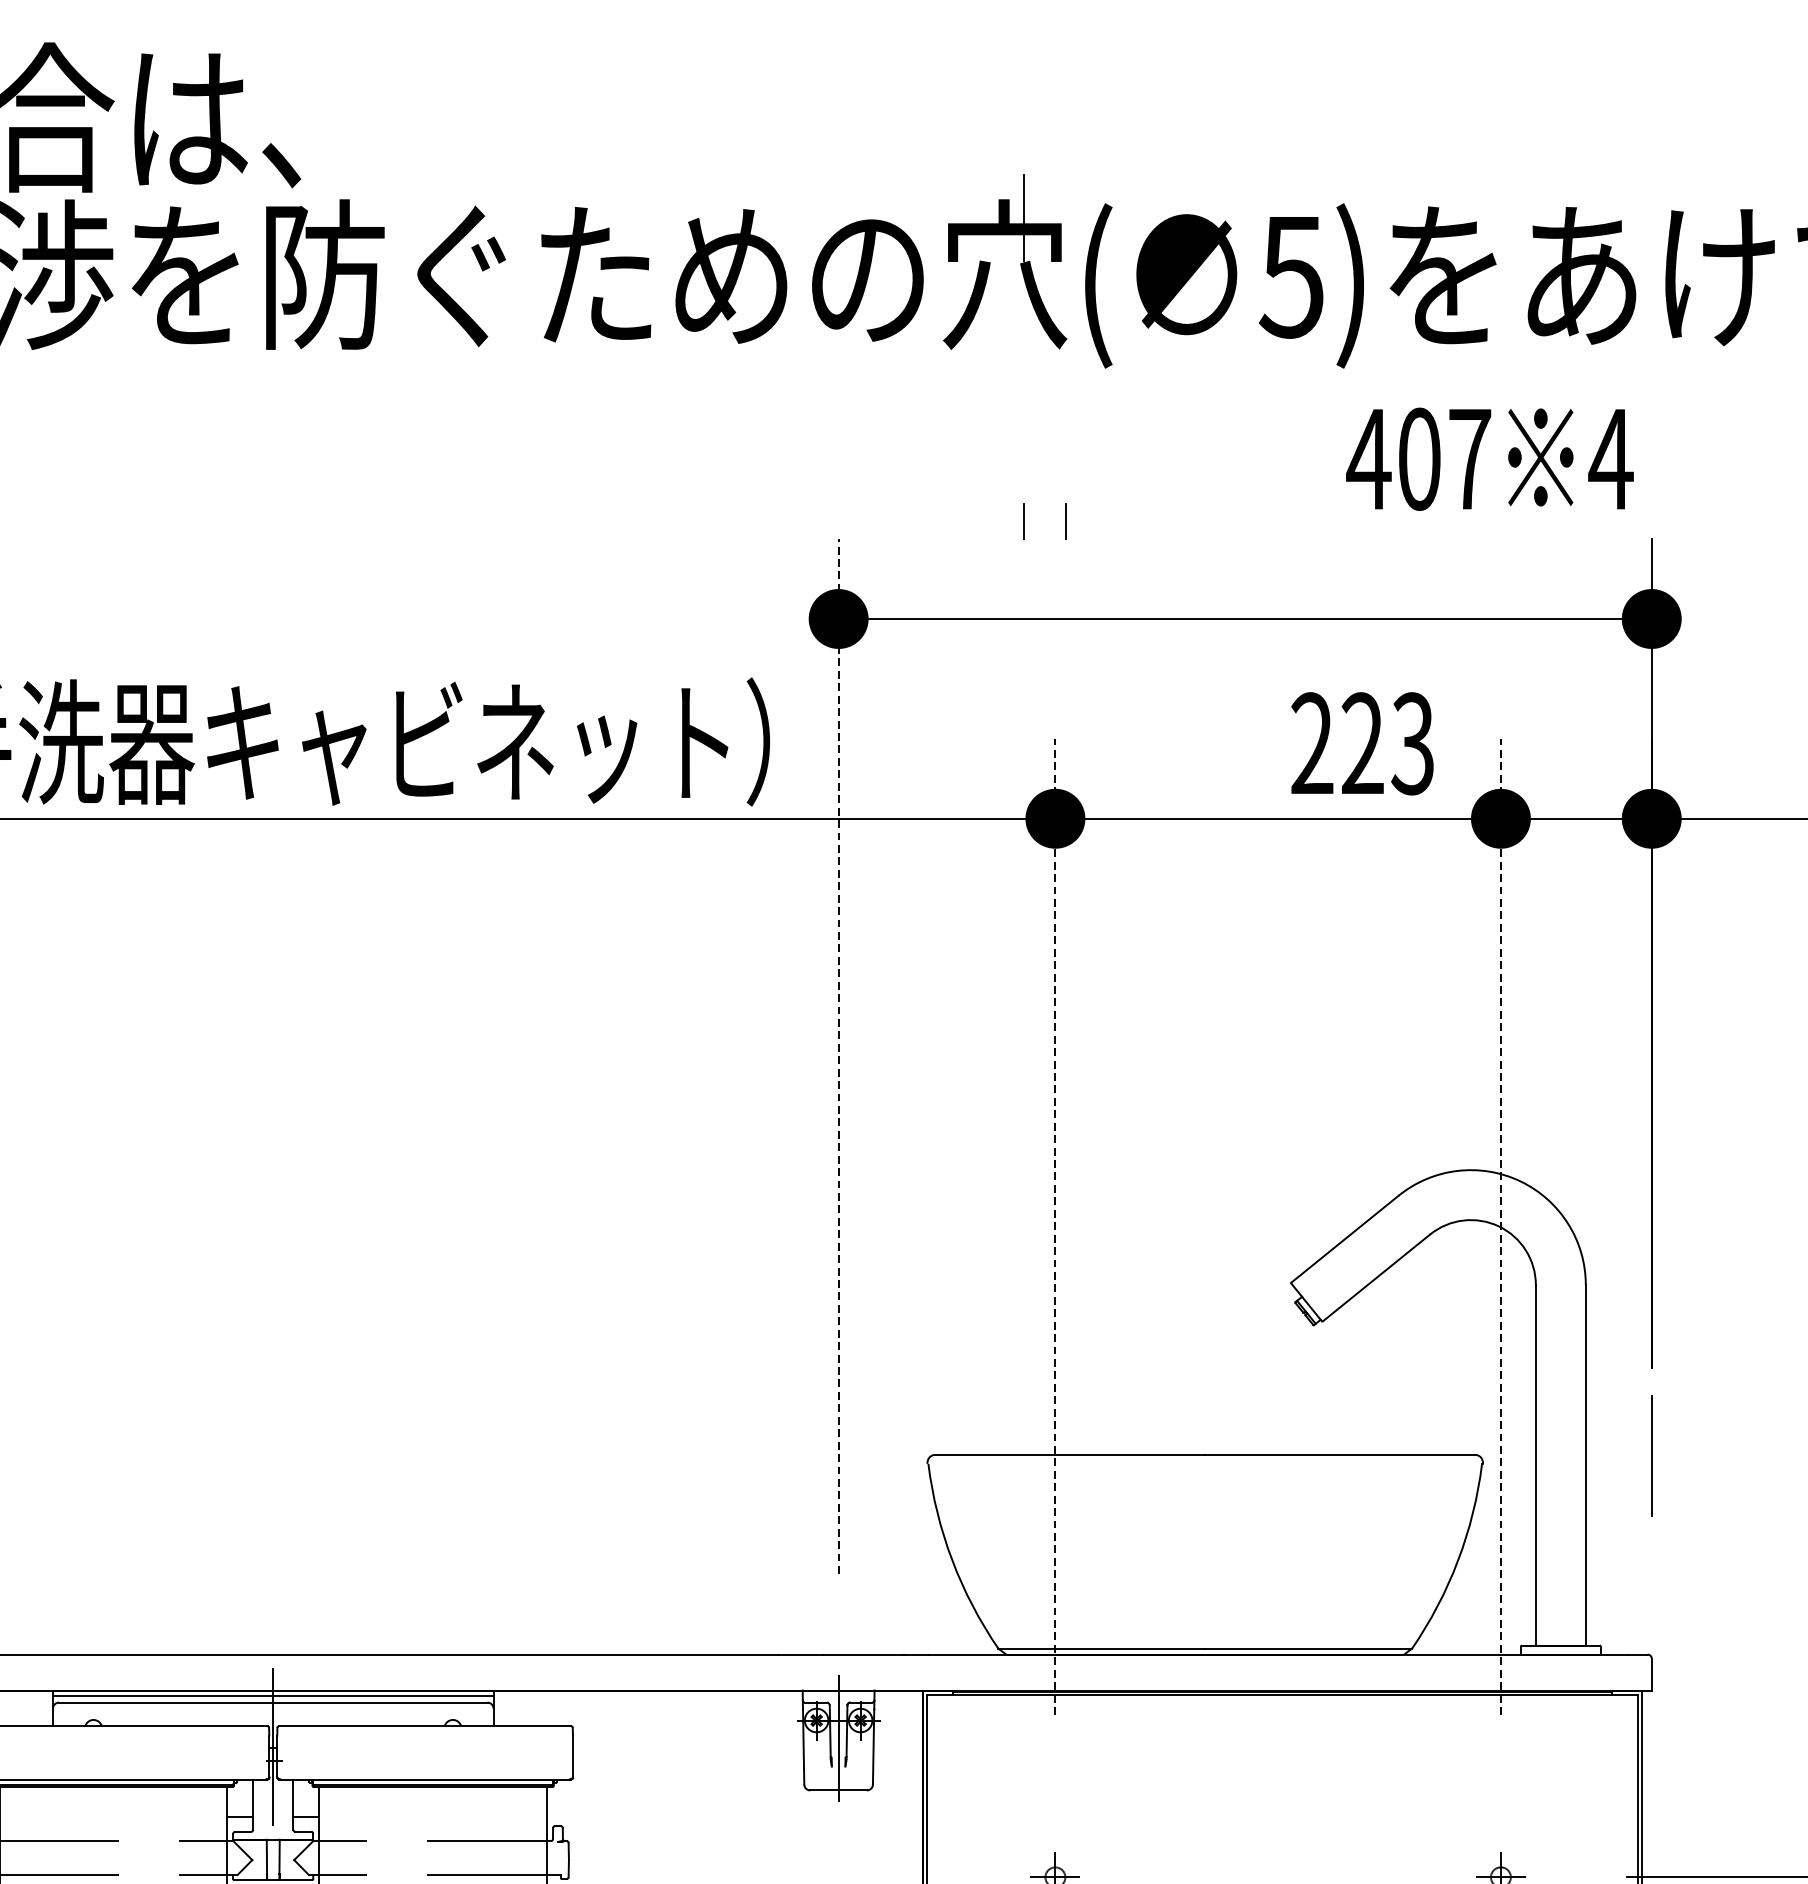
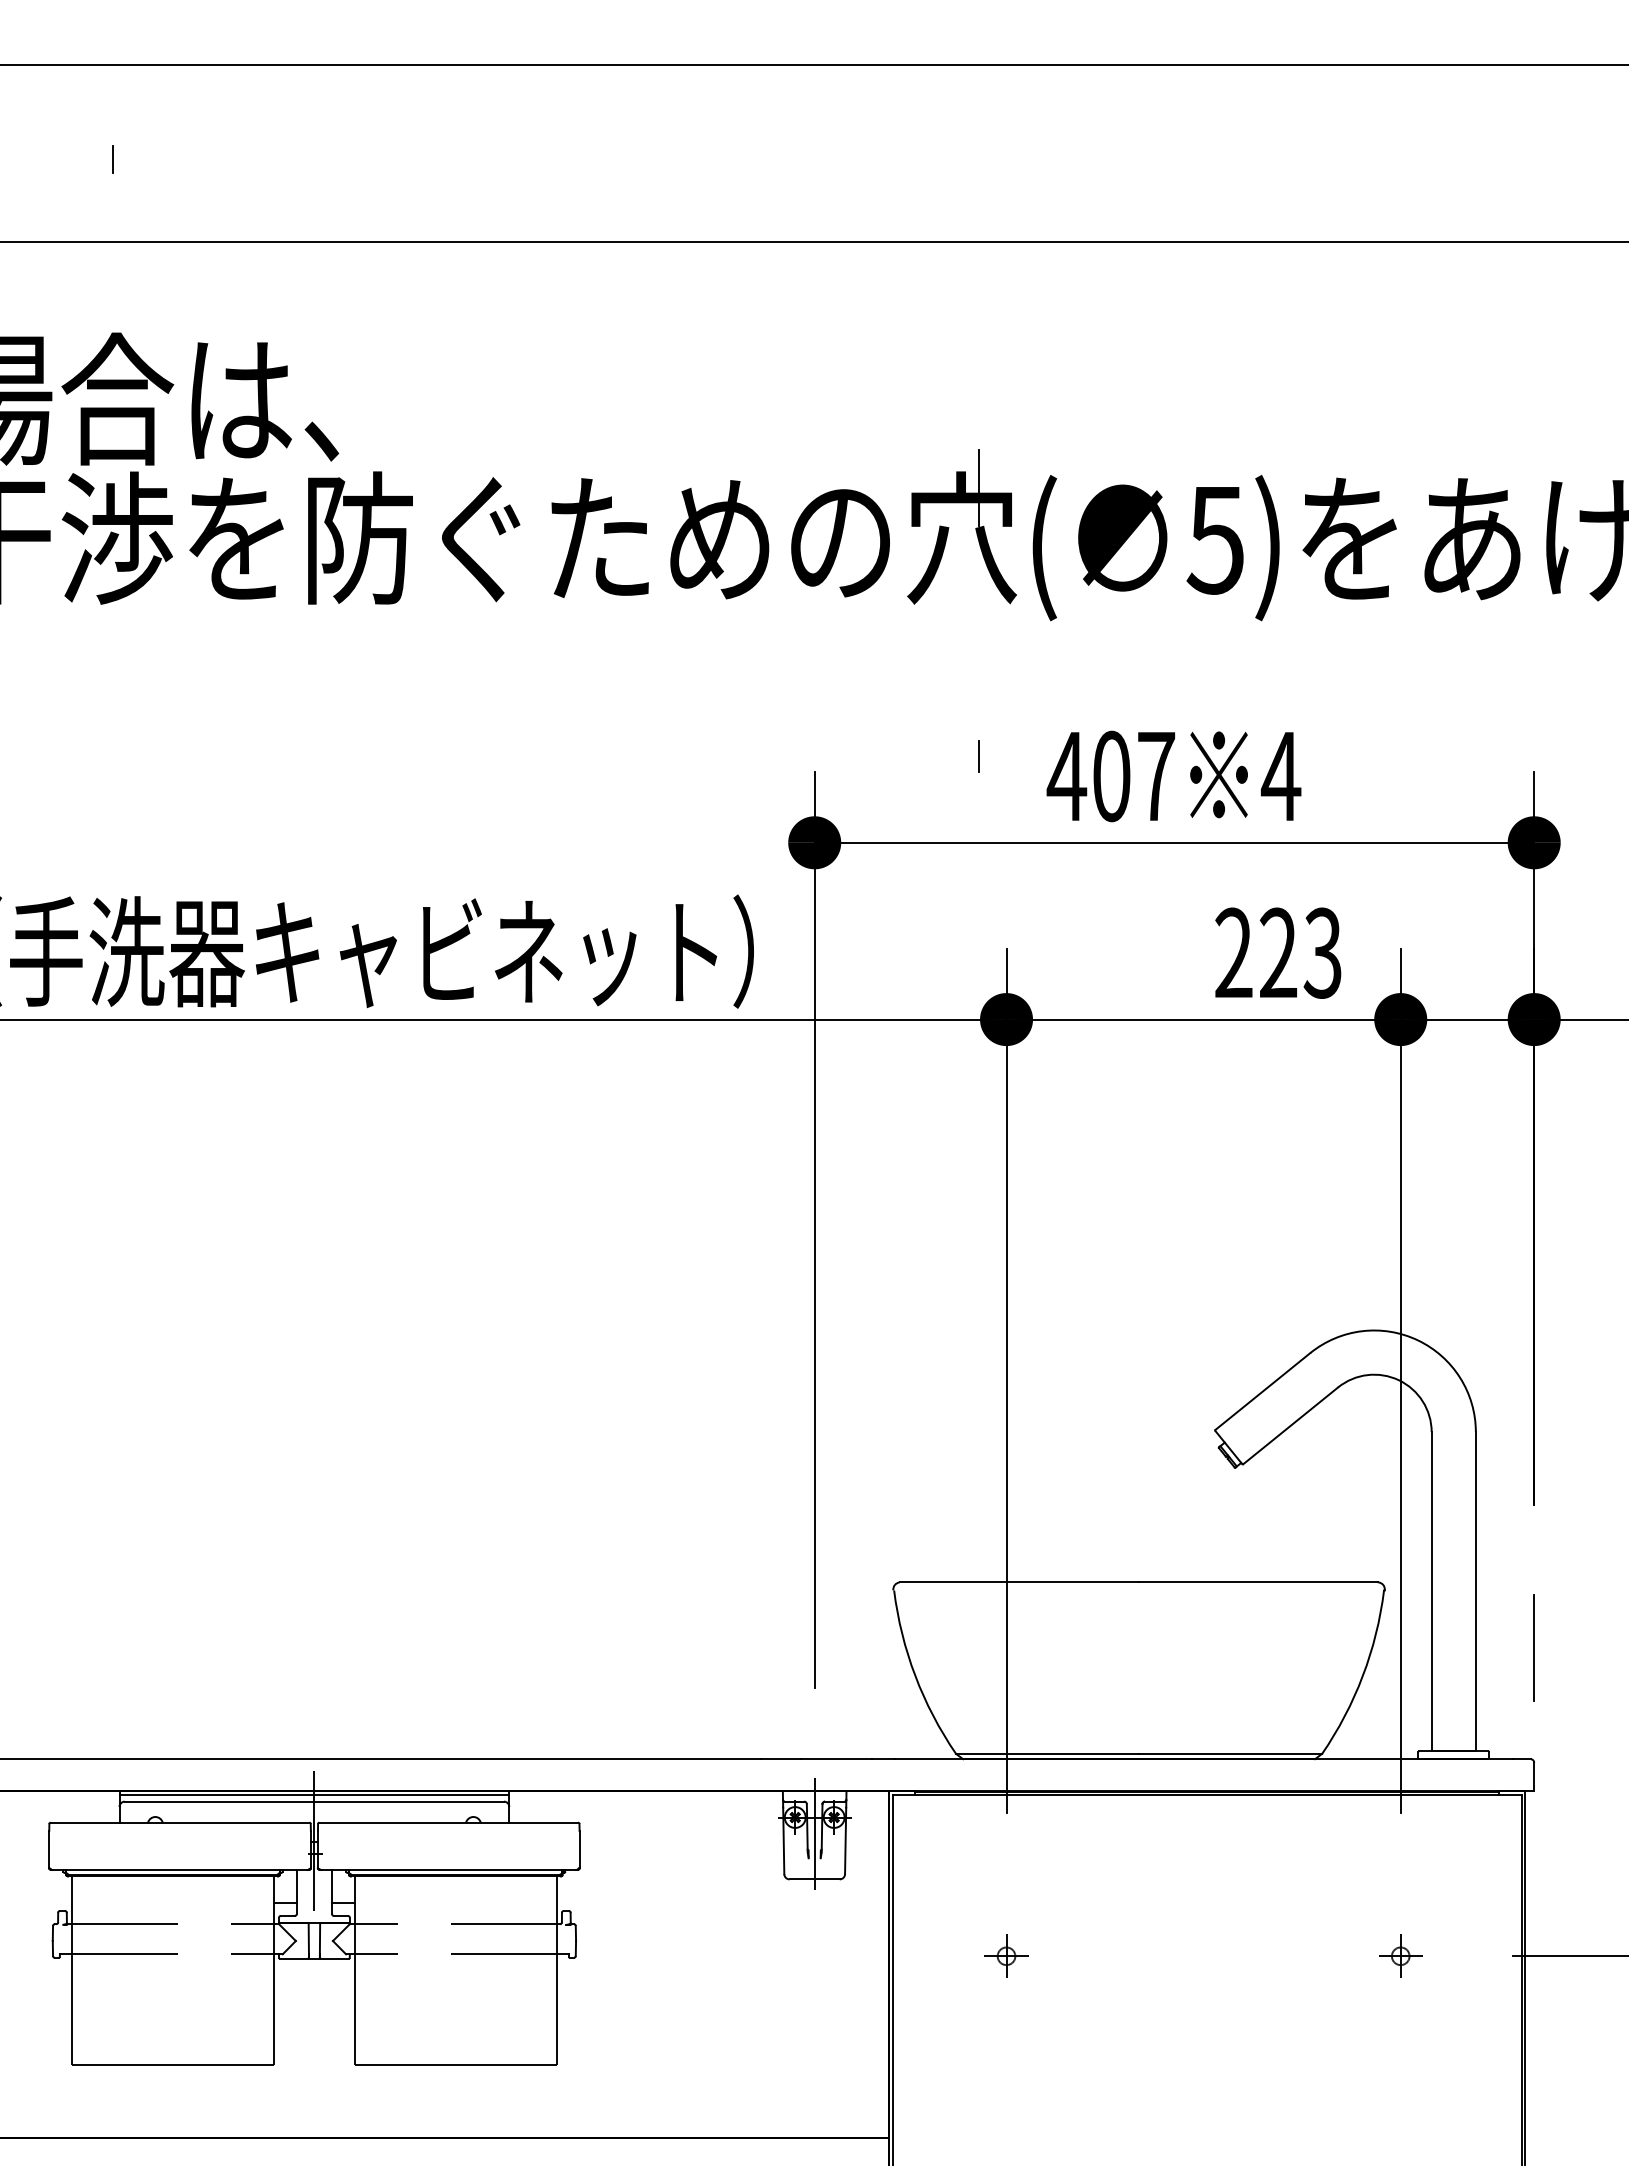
text: (1489, 459) -> (1173, 776), moved
line: (1065, 521) -> (1015, 756), removed
line: (838, 1056) -> (814, 1229), dashed -> solid
line: (1055, 1226) -> (1006, 1380), dashed -> solid
line: (1500, 1226) -> (1400, 1380), dashed -> solid
line: (1650, 1454) -> (1533, 1647), moved

